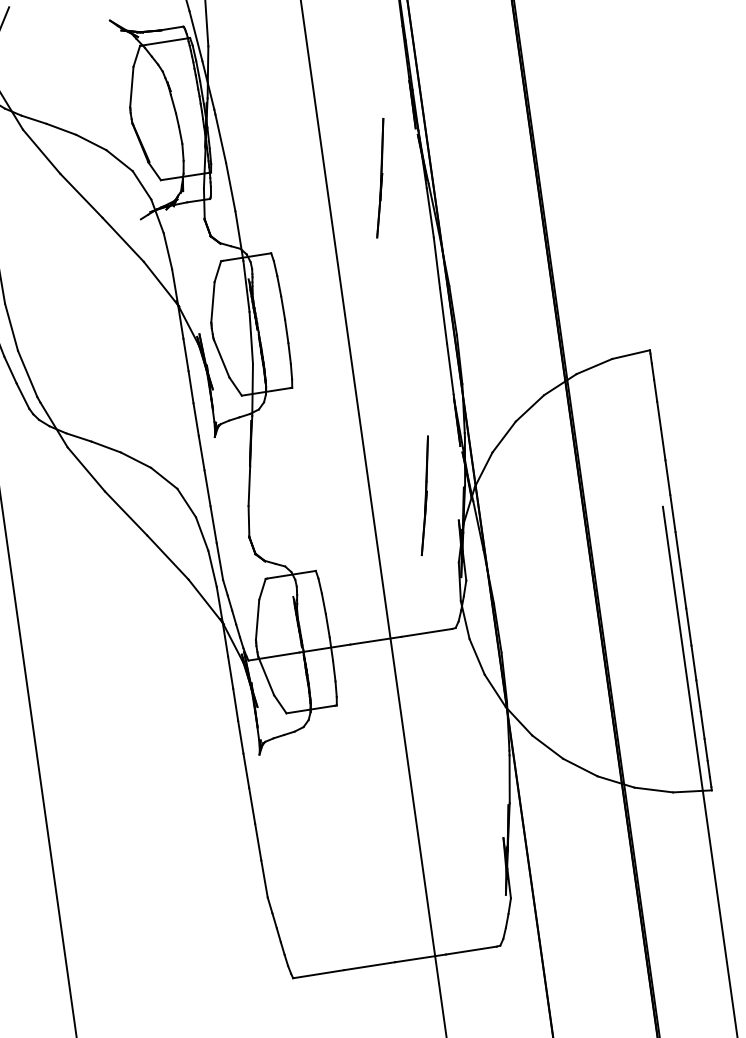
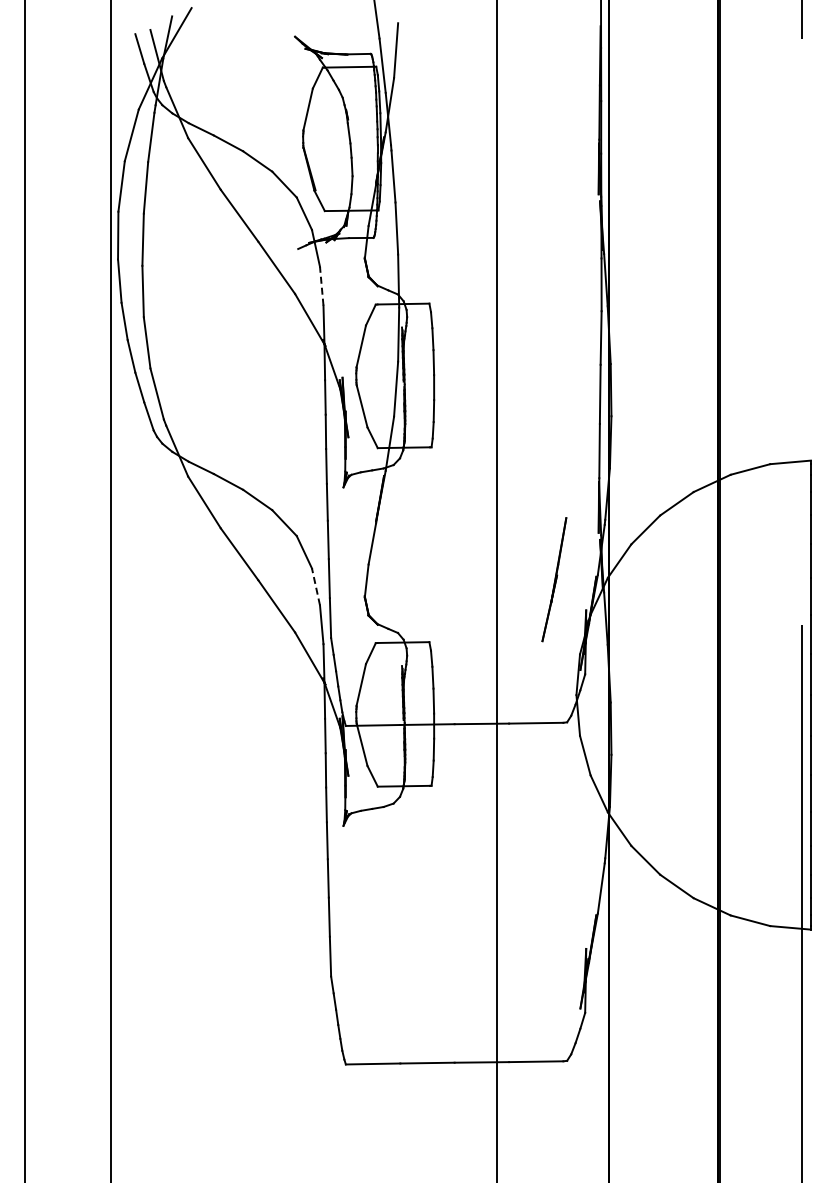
part: (380, 177) -> (554, 240), removed
line: (167, 250) -> (321, 285), solid -> dashed
line: (202, 533) -> (316, 586), solid -> dashed

